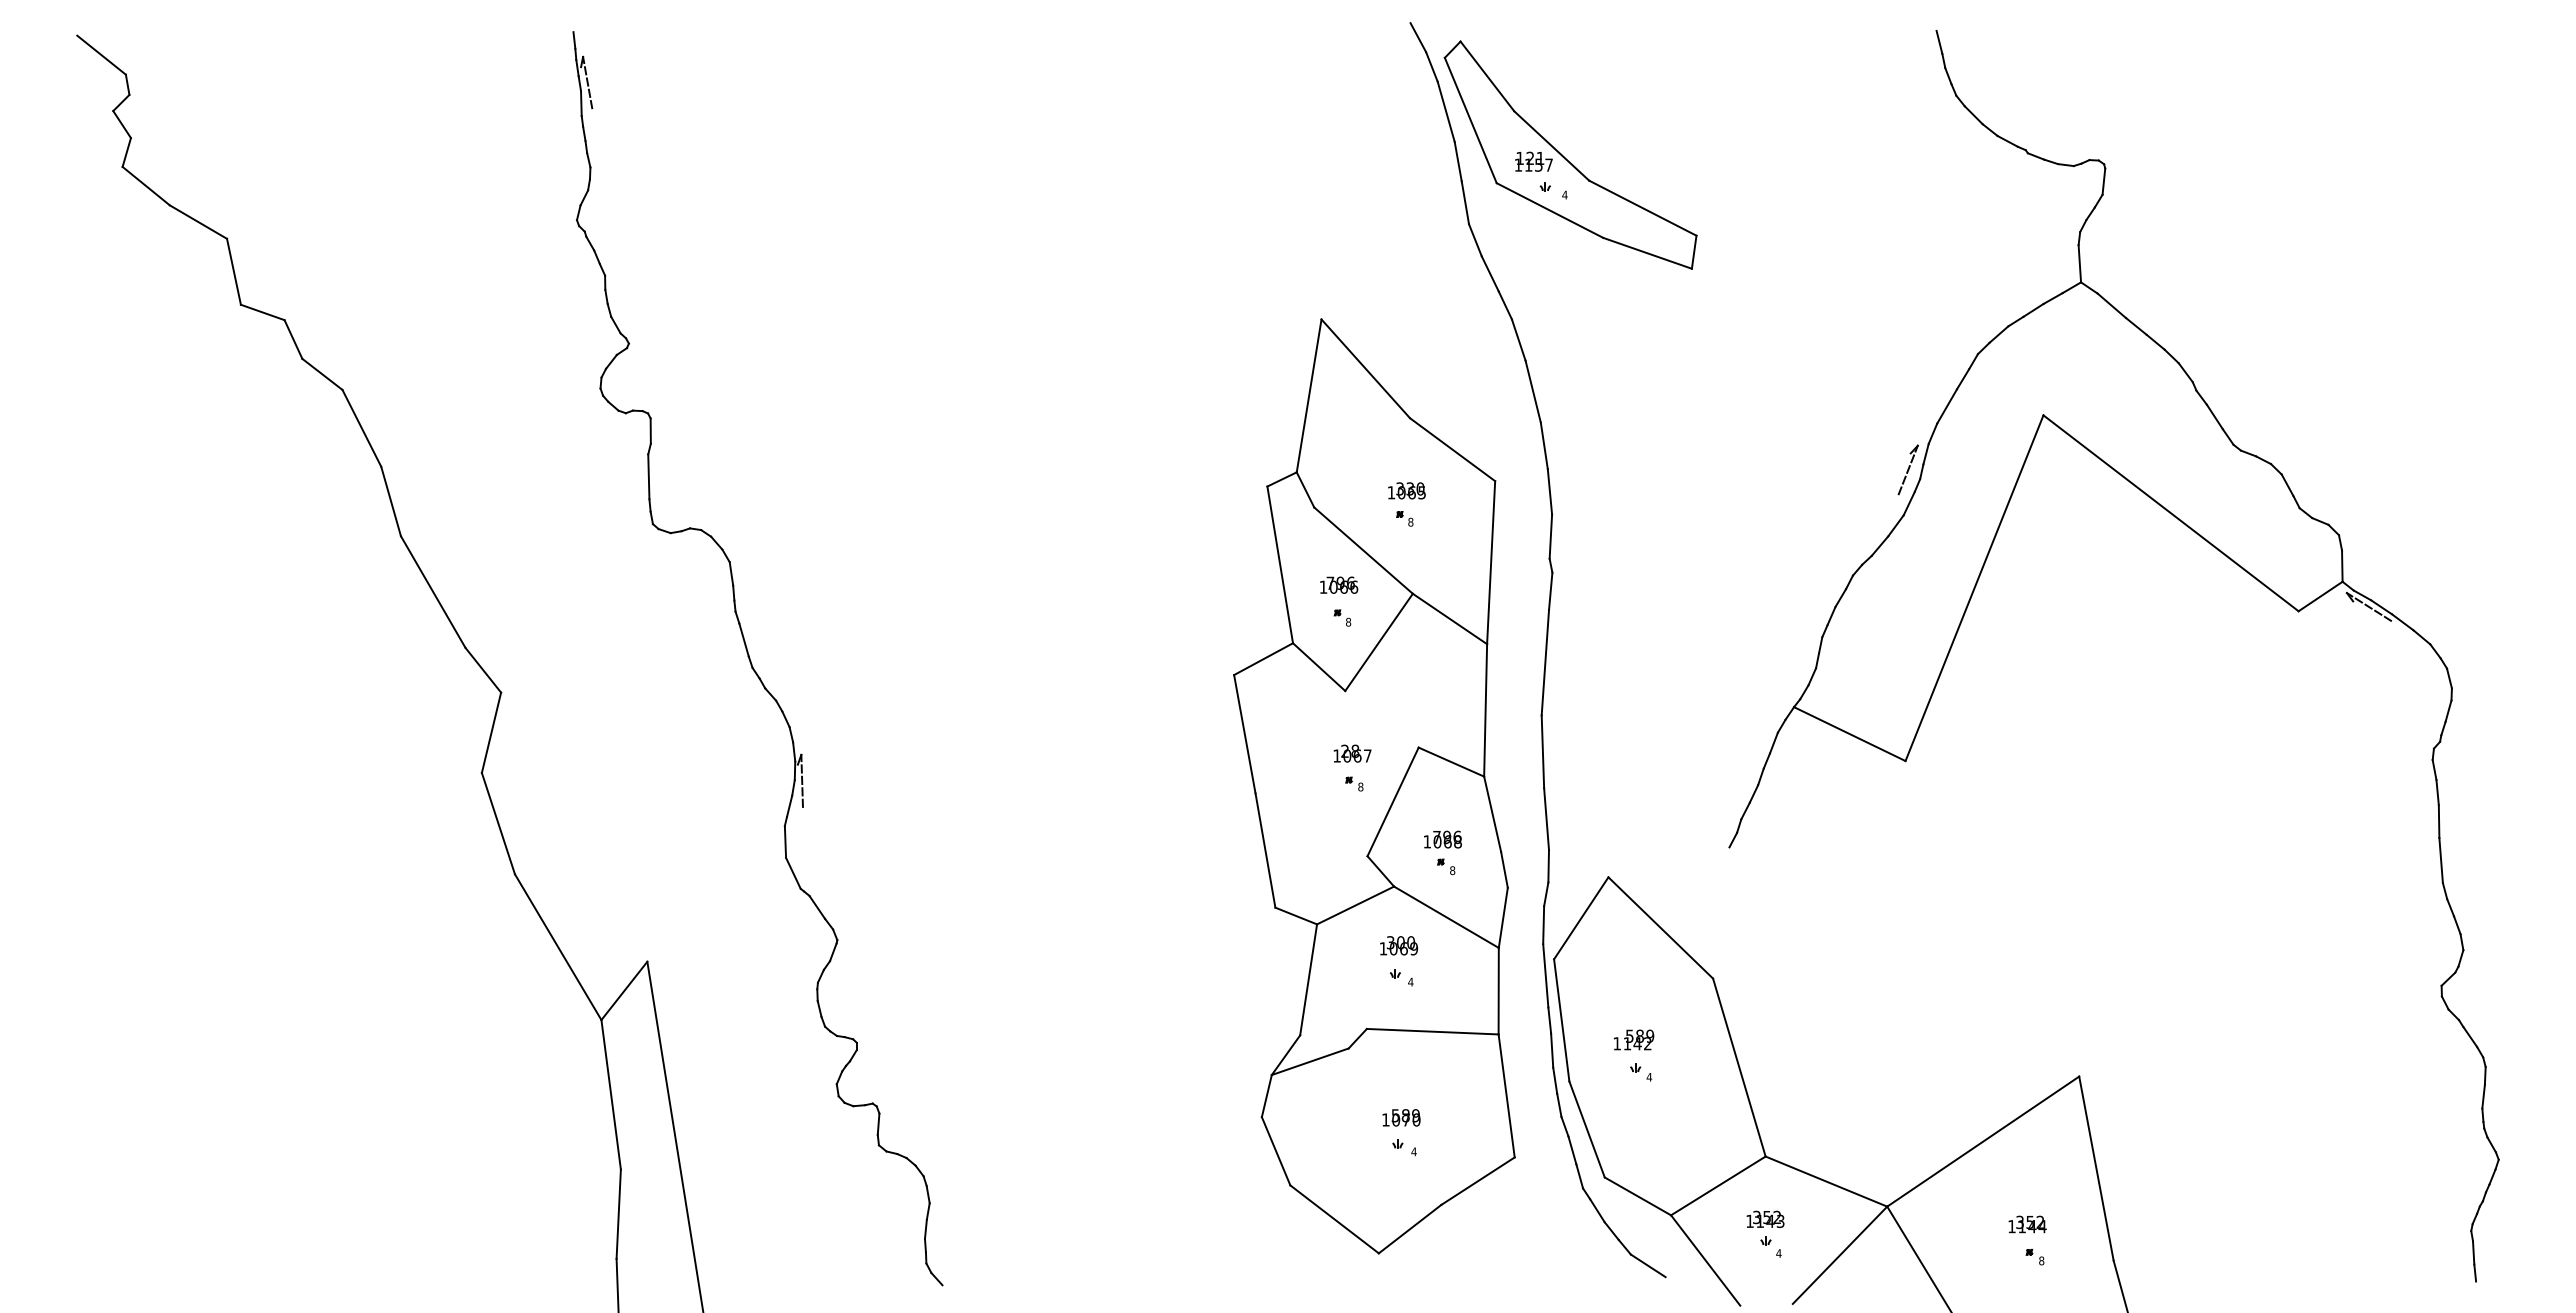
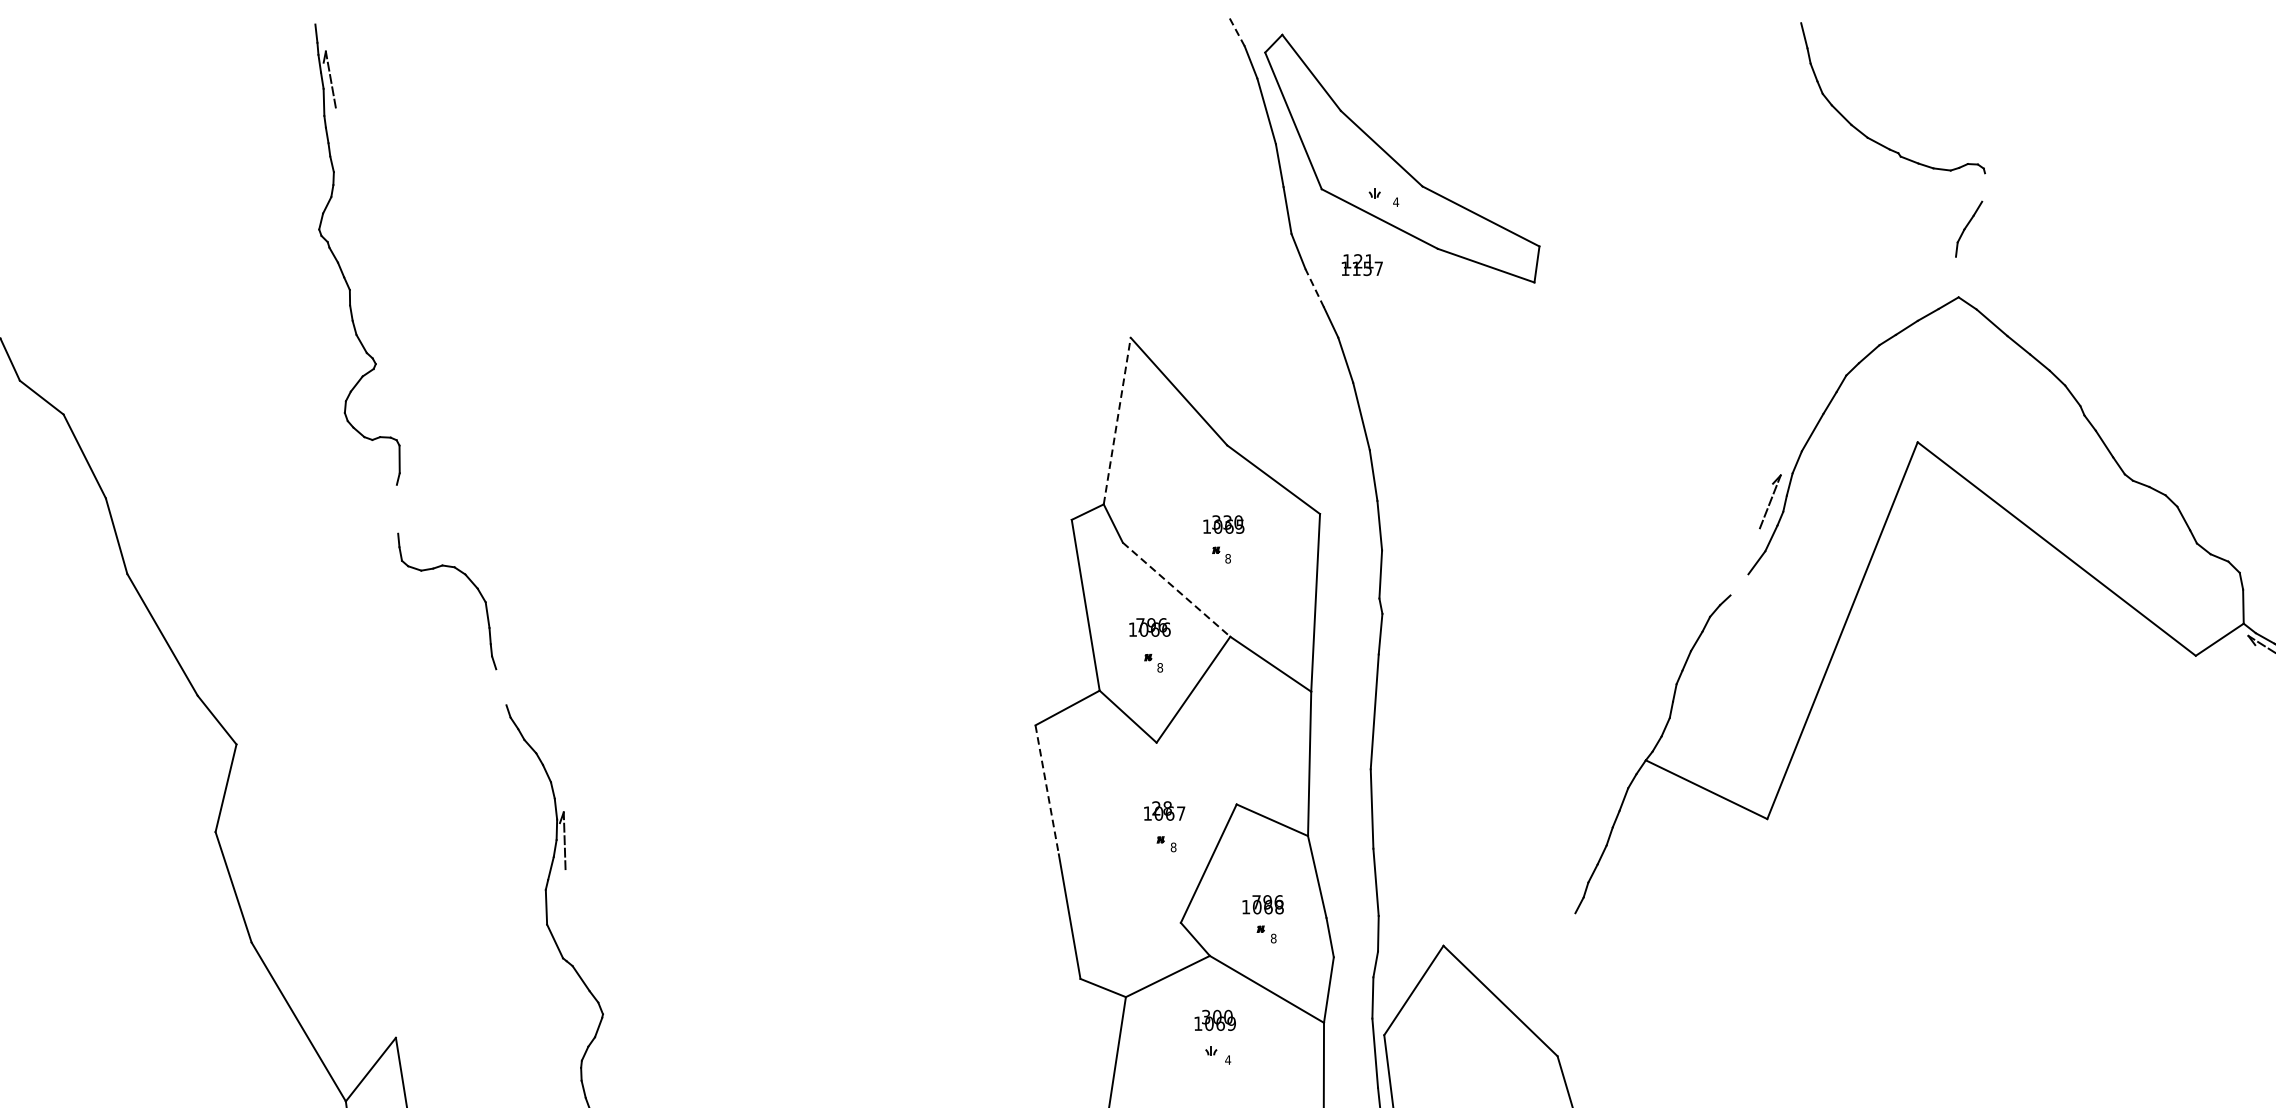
line: (1418, 37) -> (1236, 30), solid -> dashed
text: (1533, 161) -> (1361, 264), moved
line: (2103, 181) -> (1983, 187), removed
line: (2079, 263) -> (1956, 276), removed
line: (1490, 274) -> (1314, 288), solid -> dashed
line: (1309, 395) -> (1117, 420), solid -> dashed
line: (648, 476) -> (397, 508), removed
line: (1879, 545) -> (1738, 584), removed
line: (1363, 550) -> (1176, 589), solid -> dashed
line: (743, 639) -> (500, 686), removed
line: (1244, 734) -> (1046, 790), solid -> dashed

